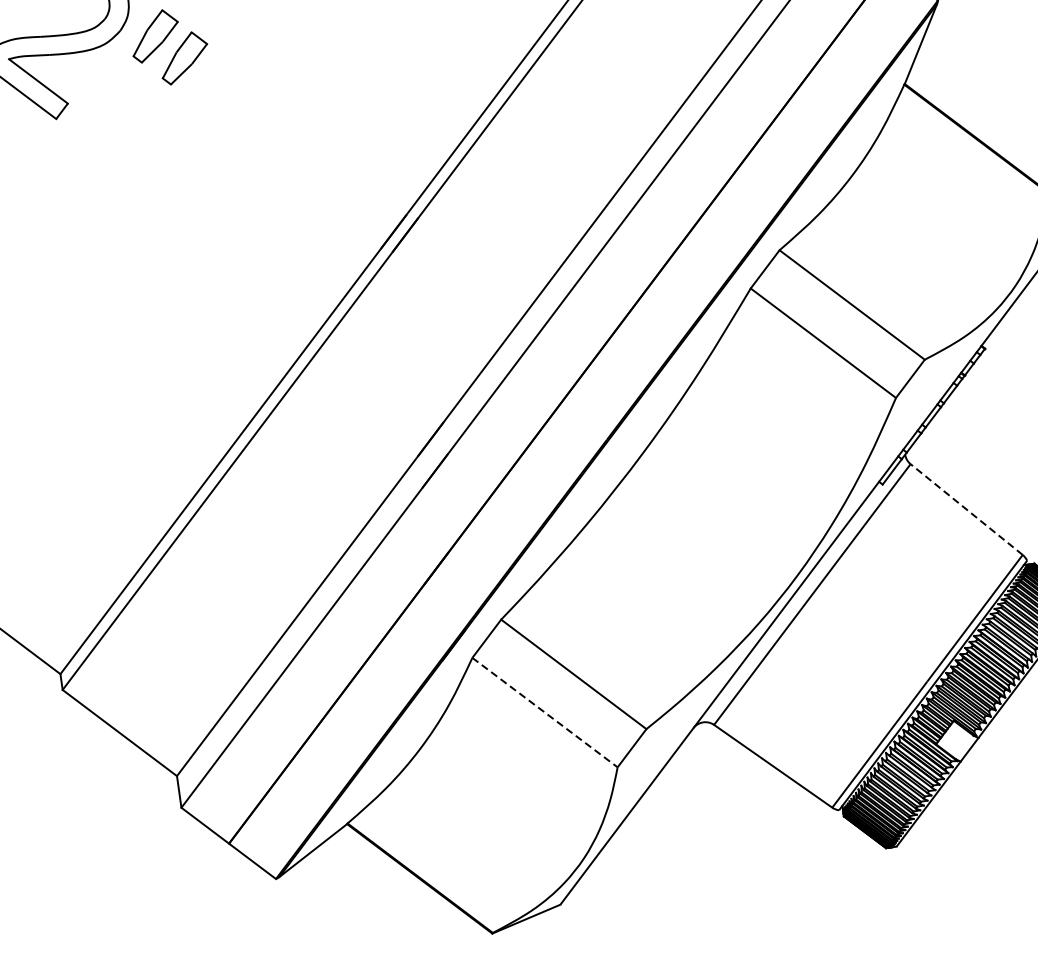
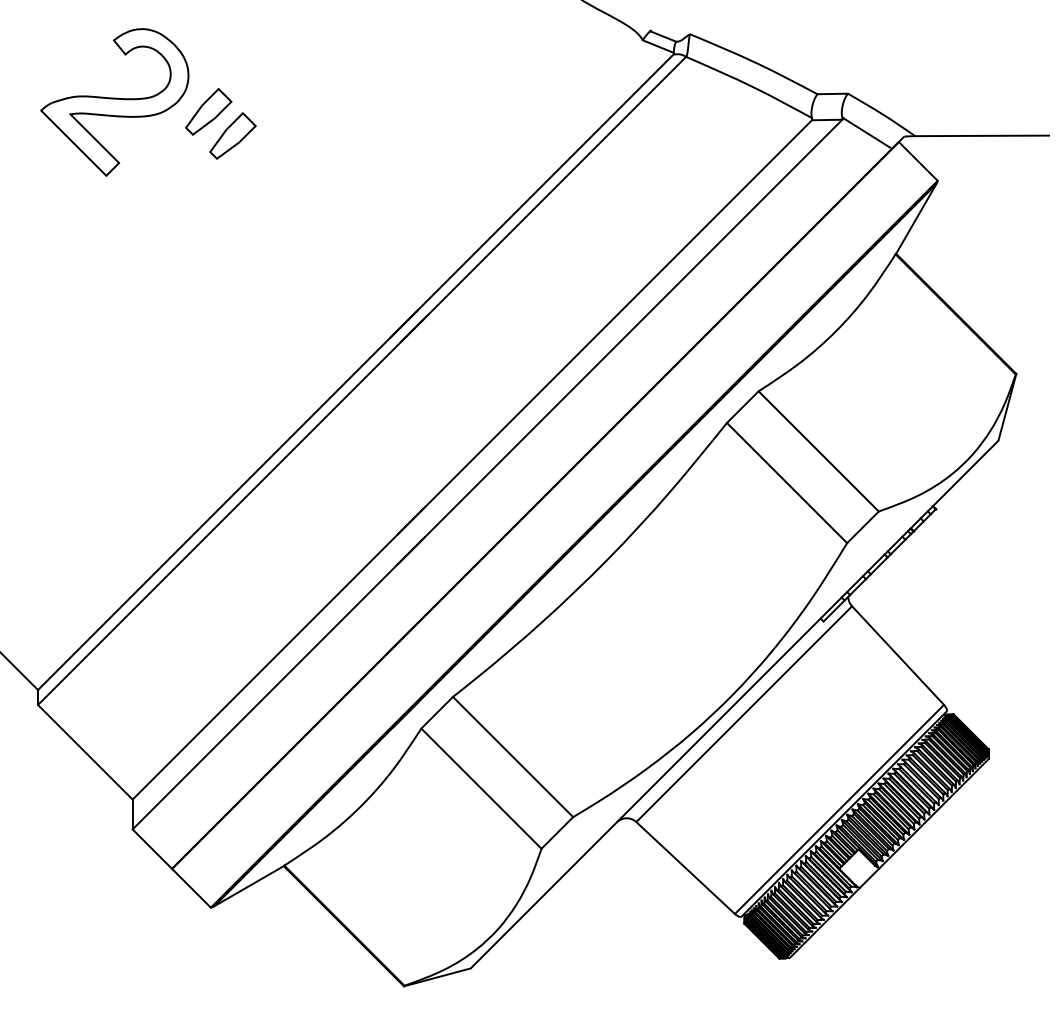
line: (966, 509) -> (897, 655), dashed -> solid
line: (545, 712) -> (481, 788), dashed -> solid

